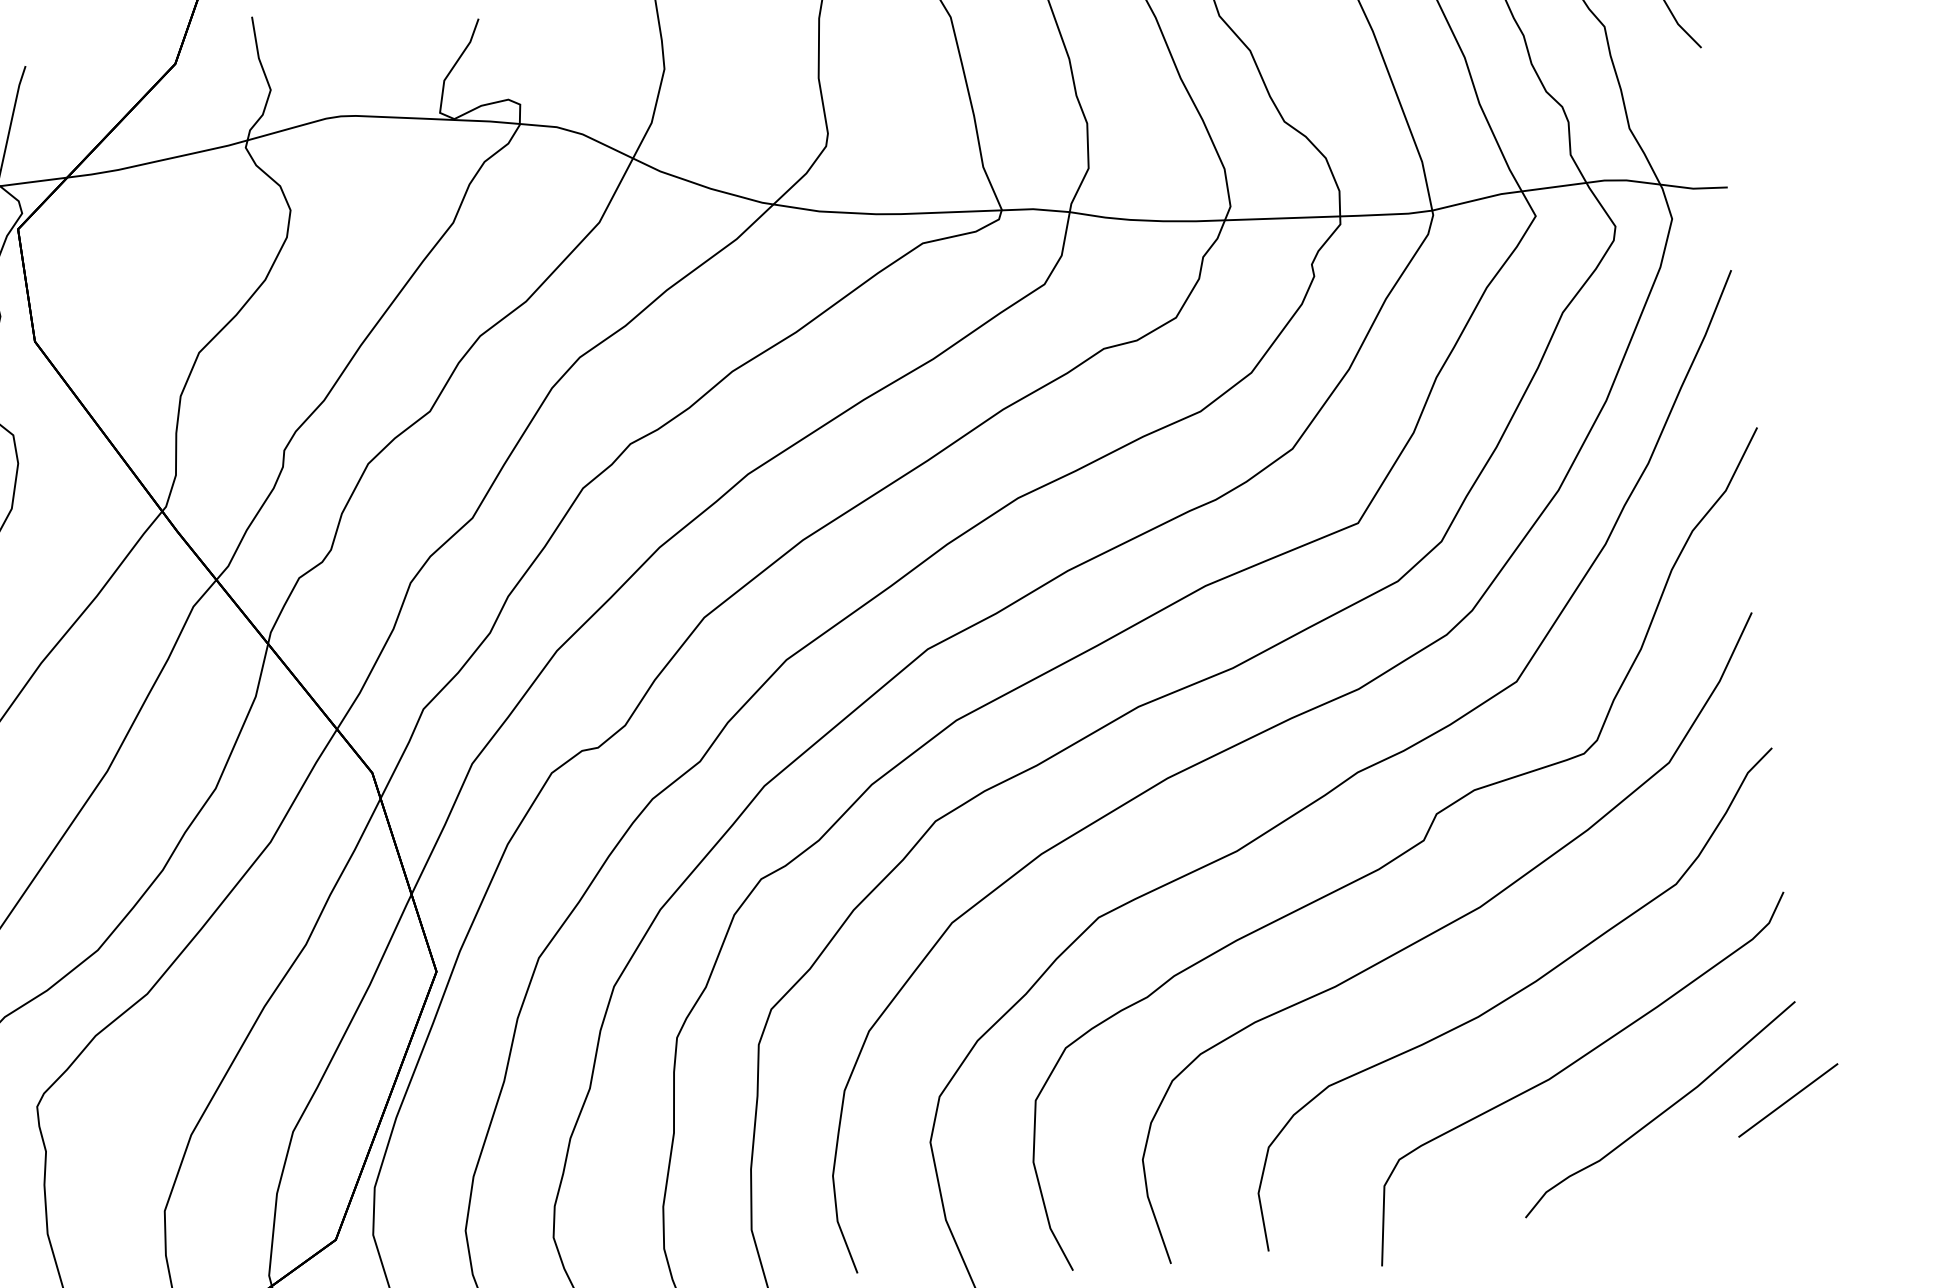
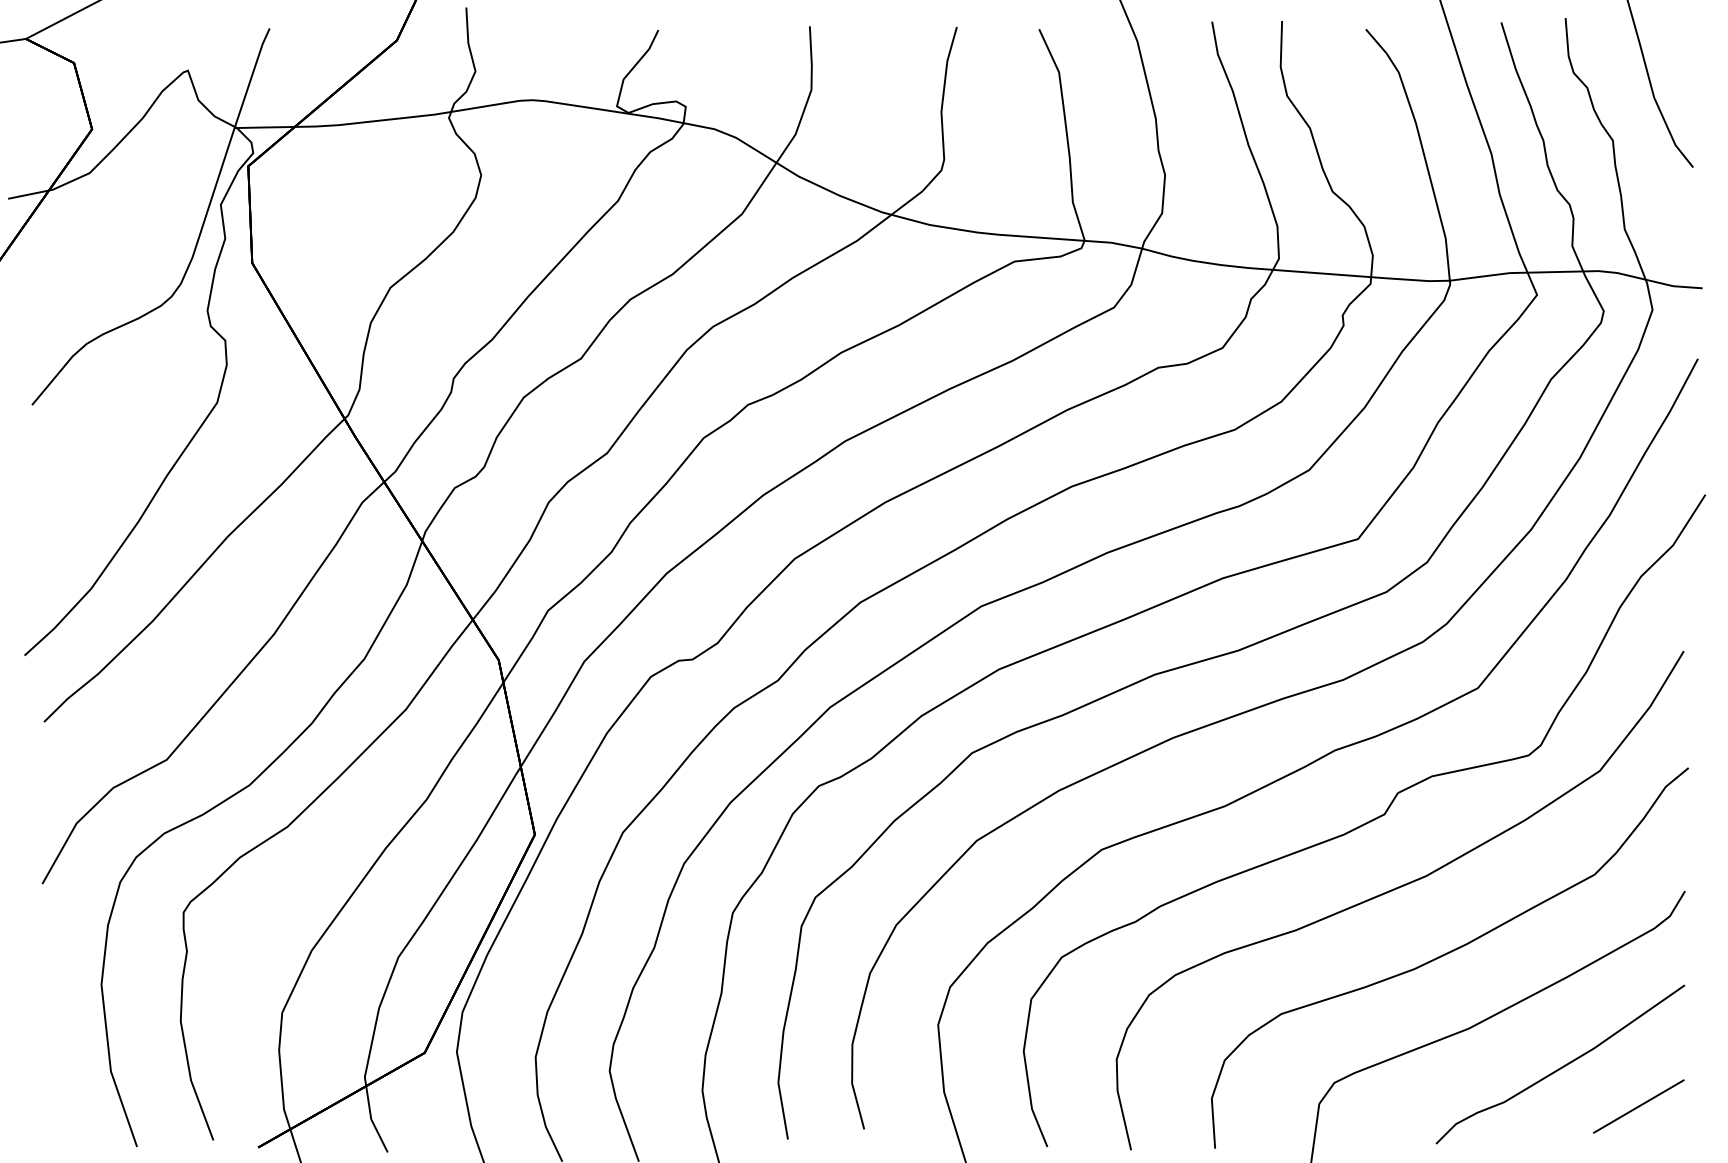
line: (1787, 1100) -> (1638, 1106), moved

